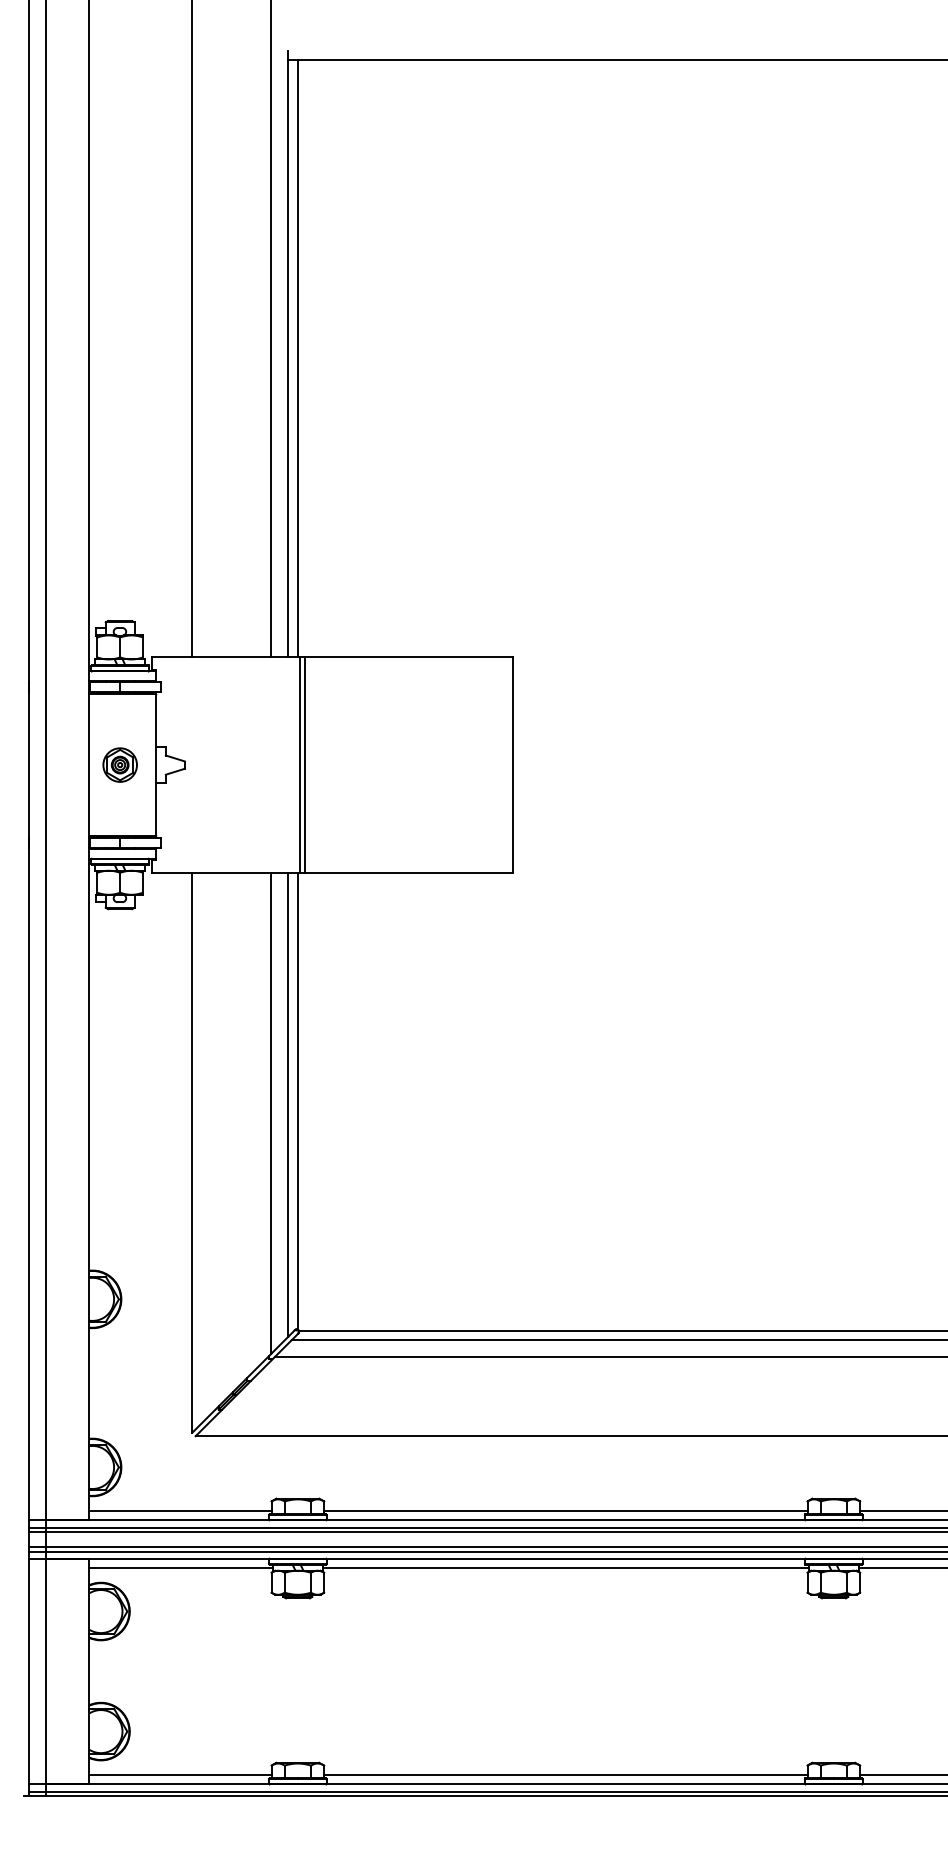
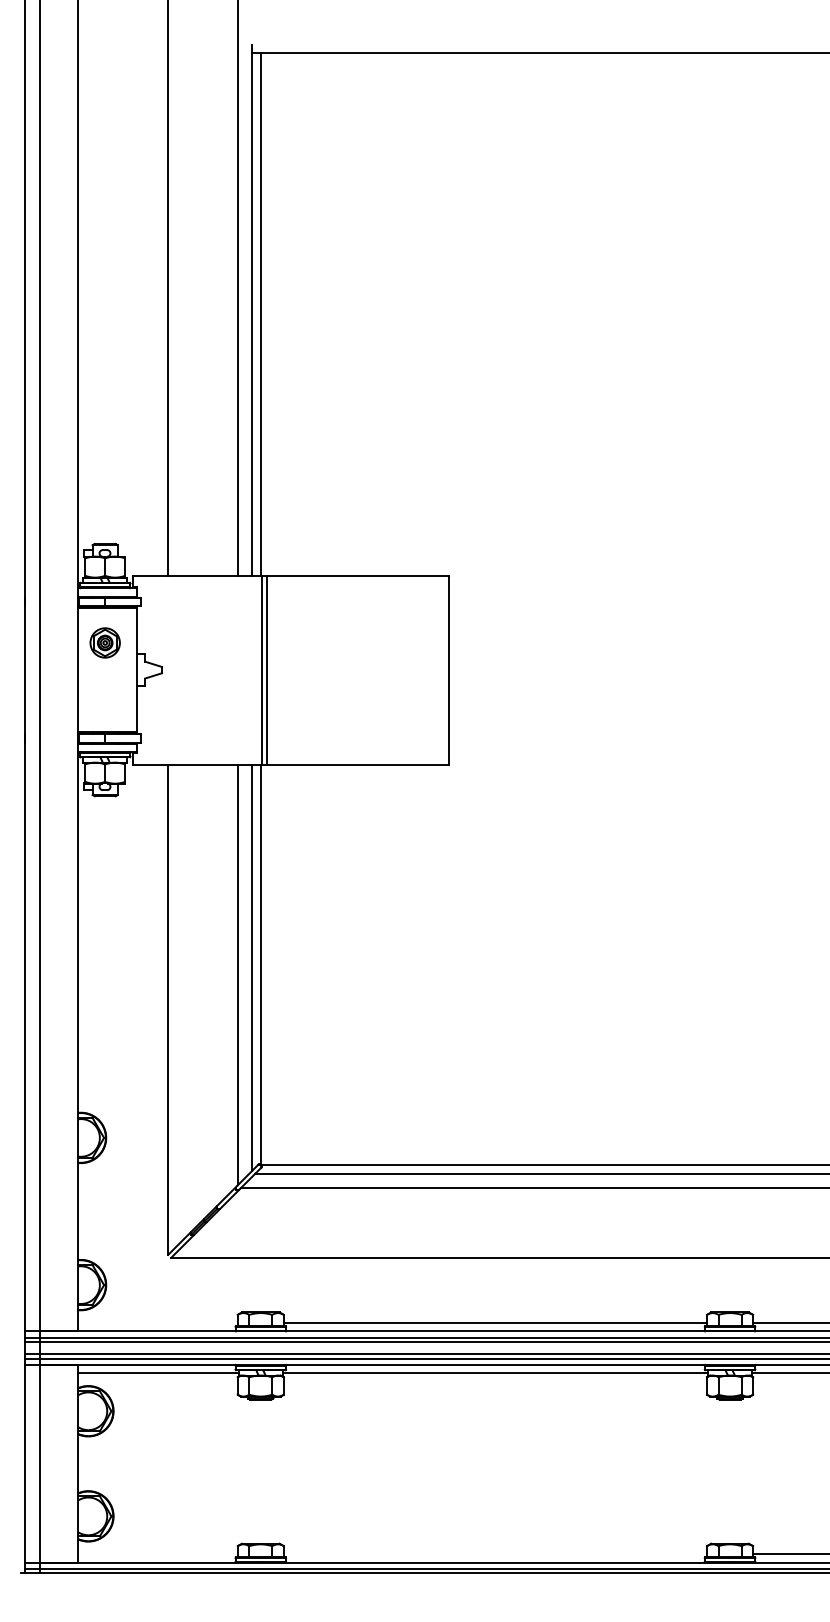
part: (119, 764) -> (104, 642), moved
line: (179, 1510) -> (157, 1322), removed
line: (179, 1774) -> (157, 1553), removed
line: (565, 1774) -> (495, 1553), removed

